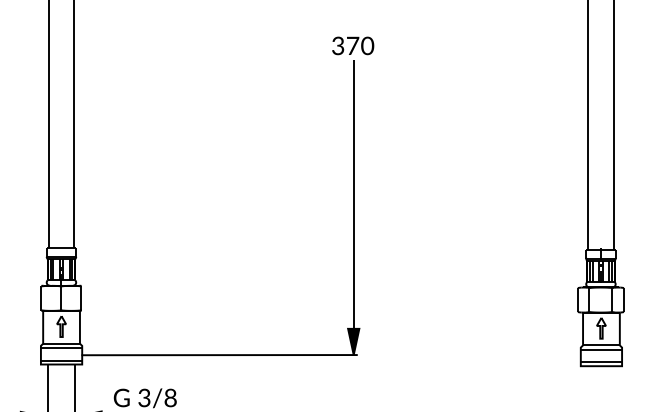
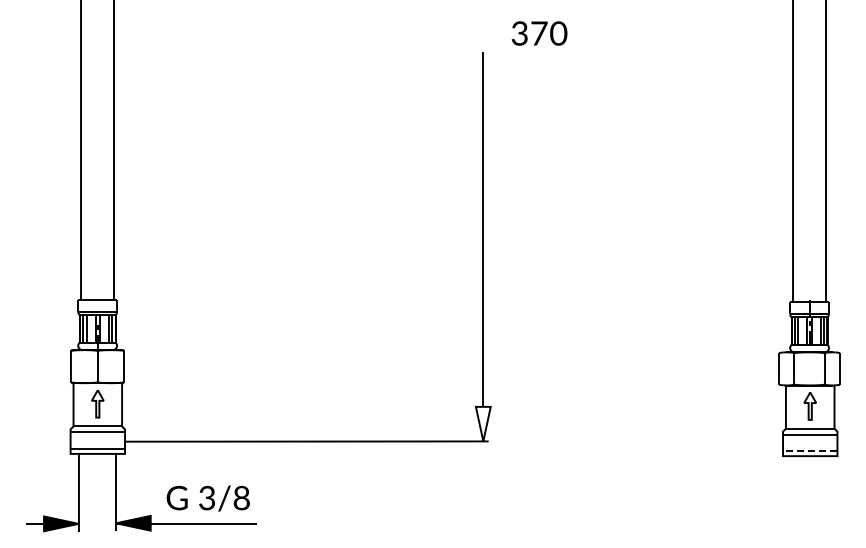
text: (353, 45) -> (539, 33), moved
fill: (353, 341) -> (482, 423), removed
line: (600, 362) -> (809, 451), solid -> dashed

